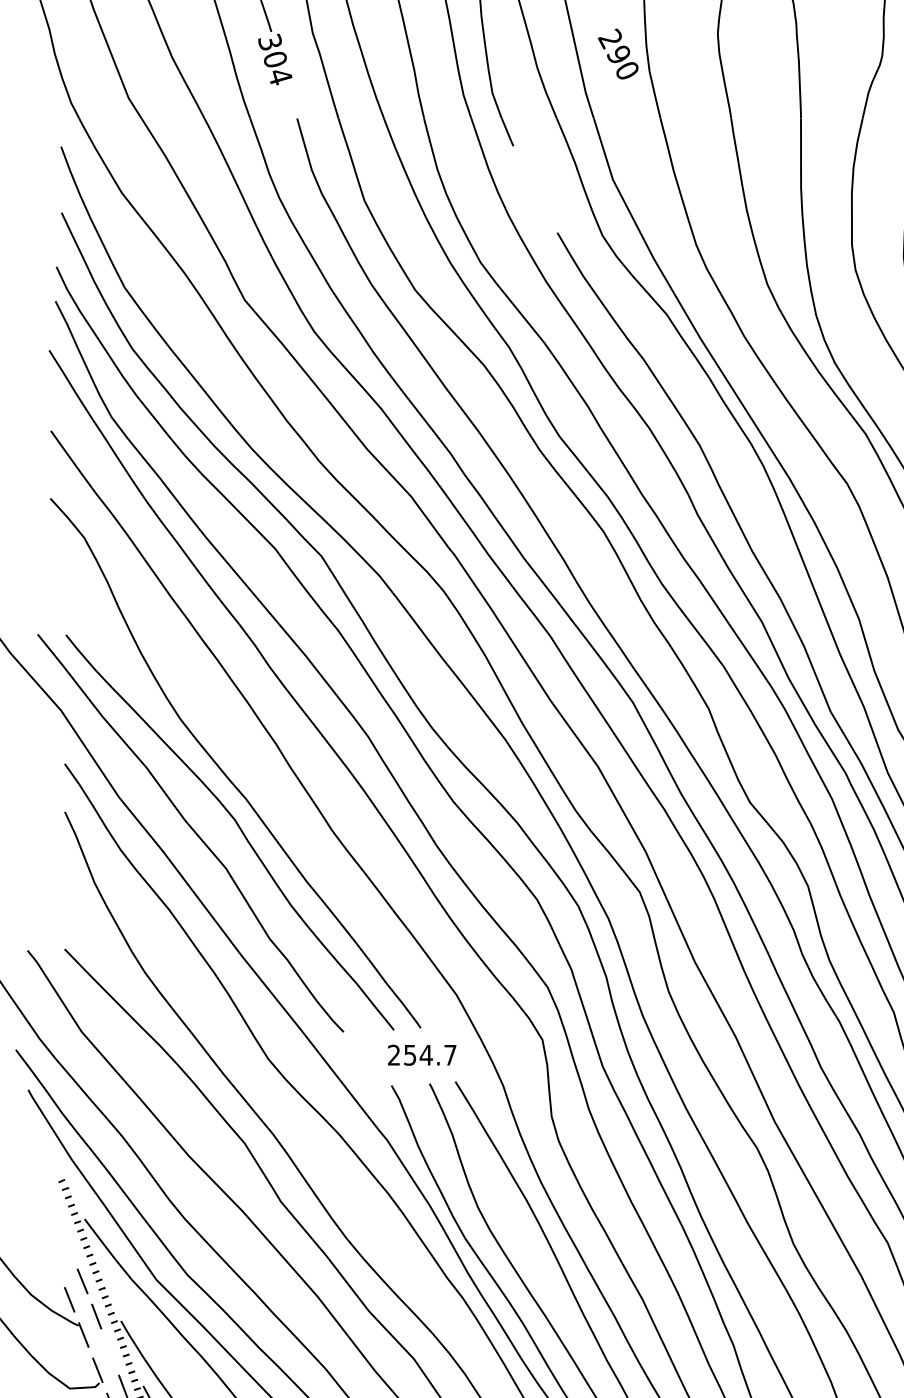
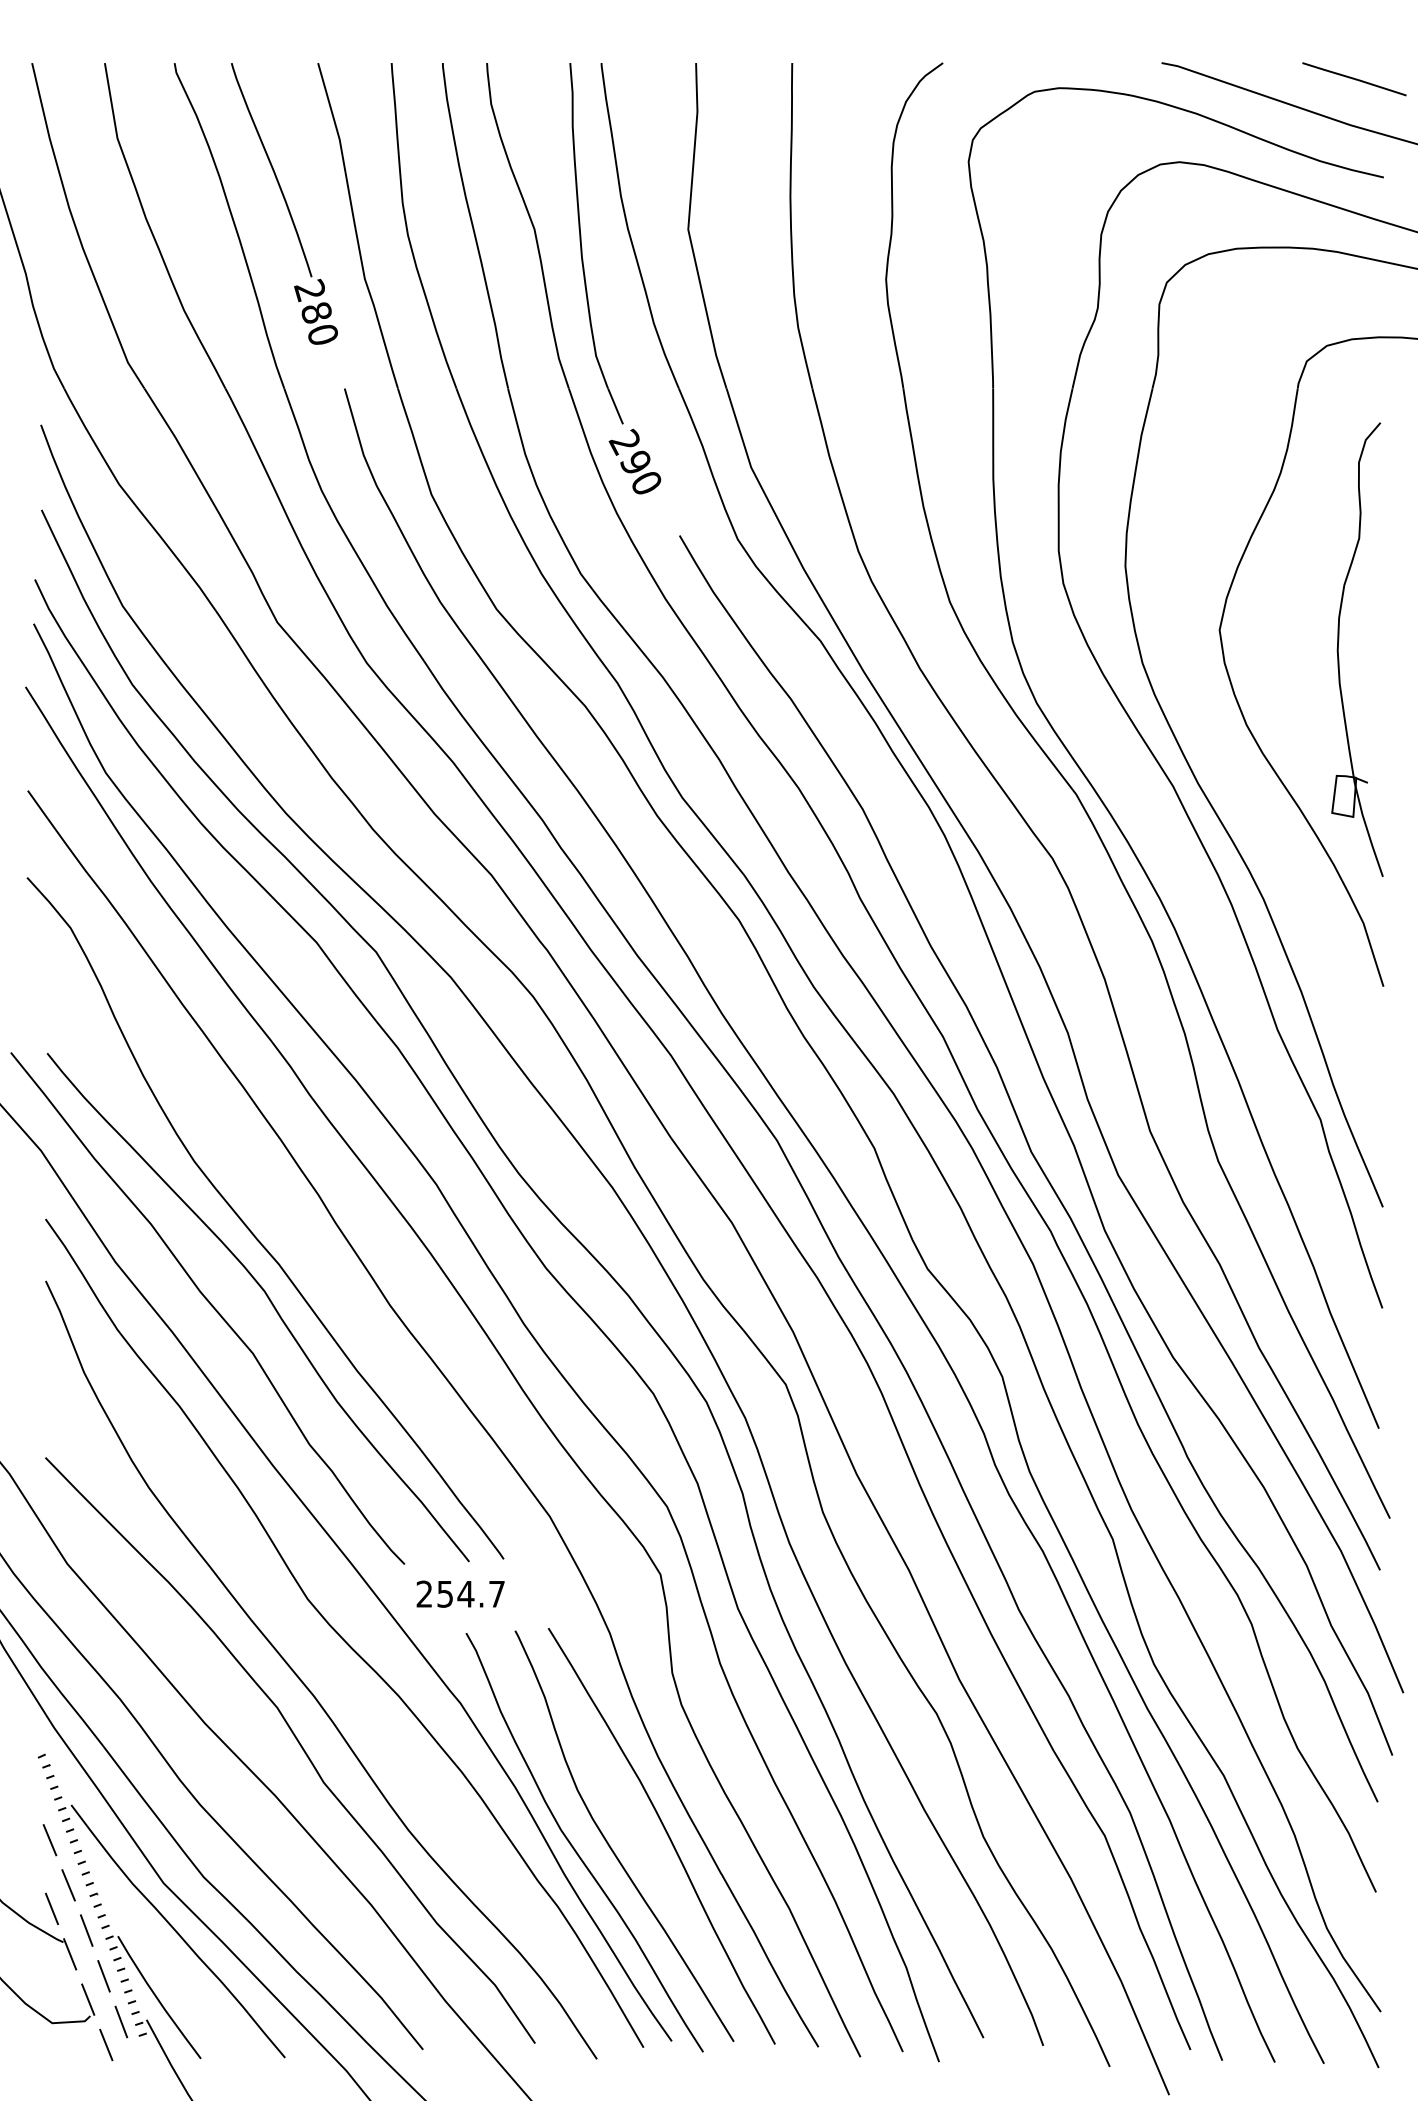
text: (617, 53) -> (634, 461), moved
text: (275, 58) -> (316, 311), 304 -> 280
text: (422, 1054) -> (460, 1593), moved
line: (67, 1246) -> (49, 1840), added
line: (109, 1352) -> (103, 1976), added

